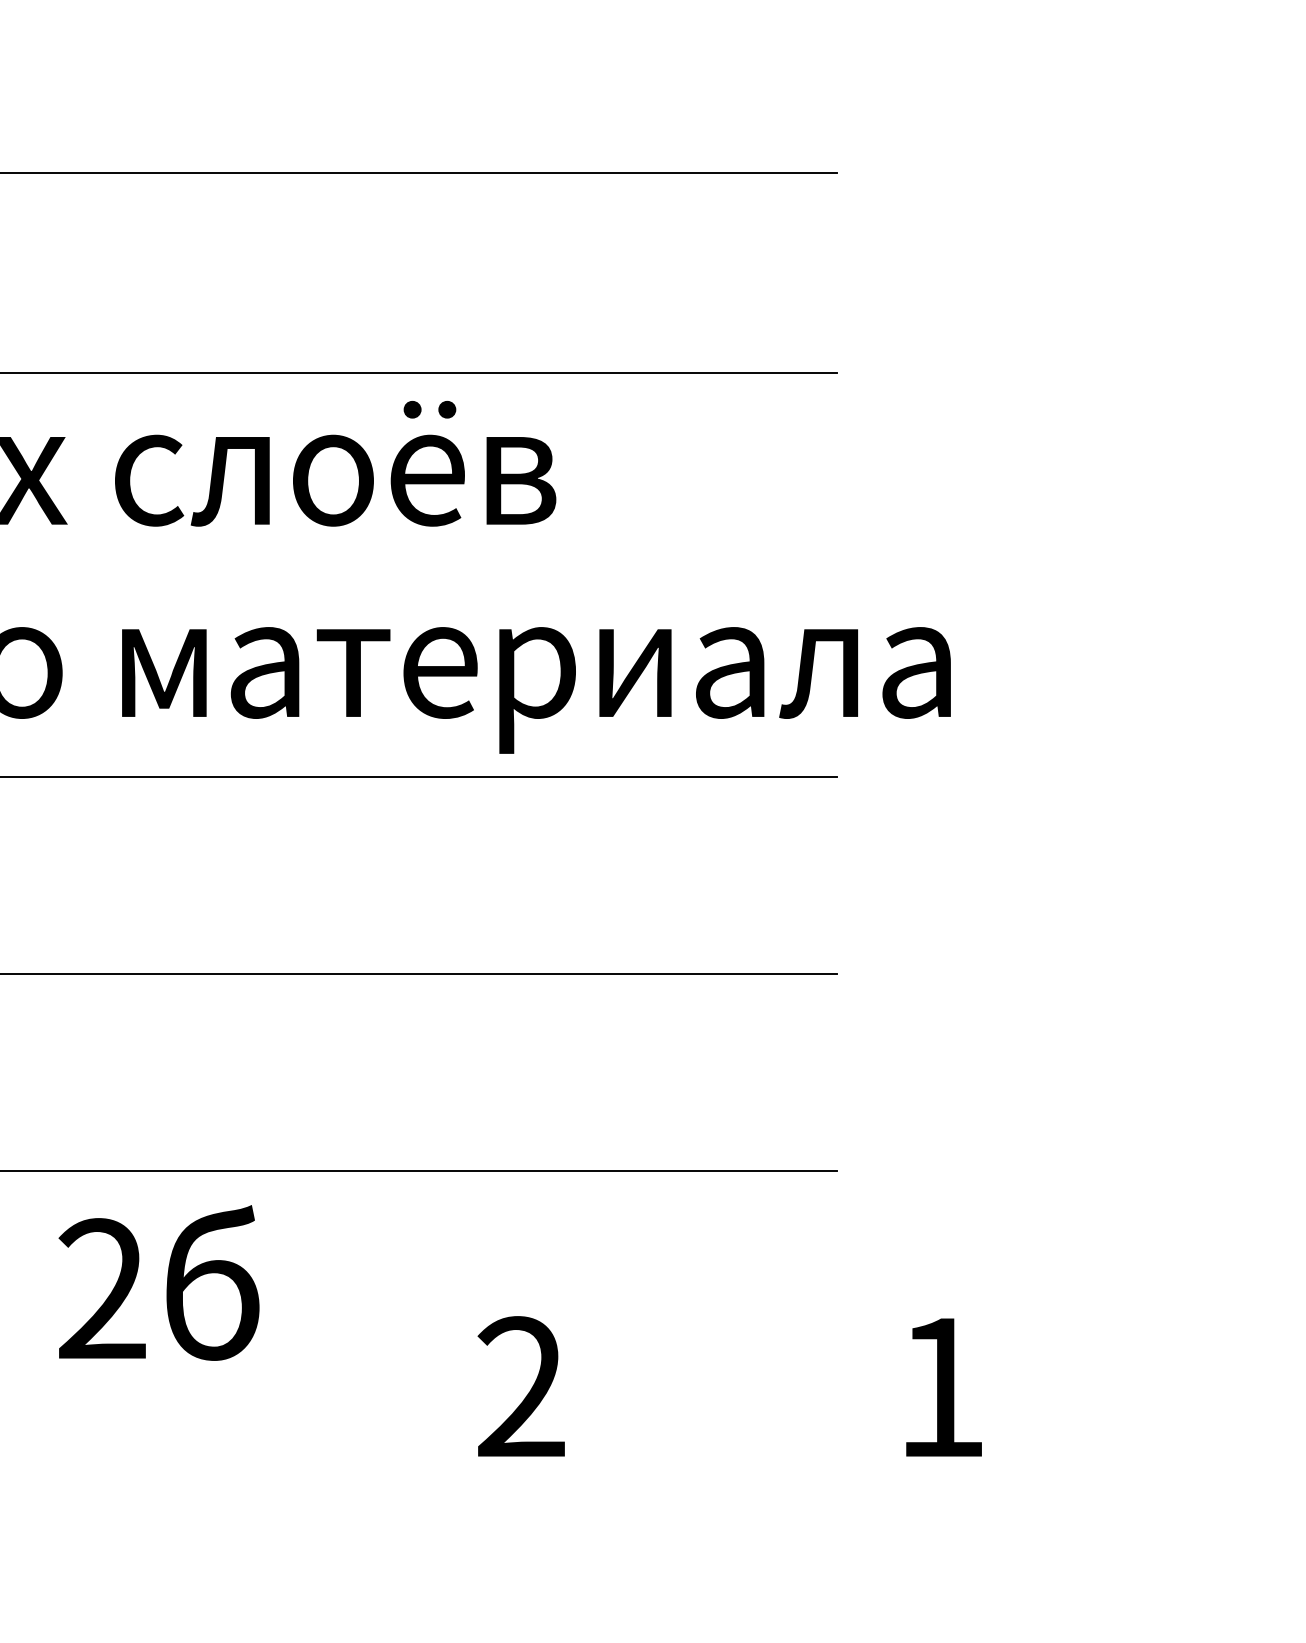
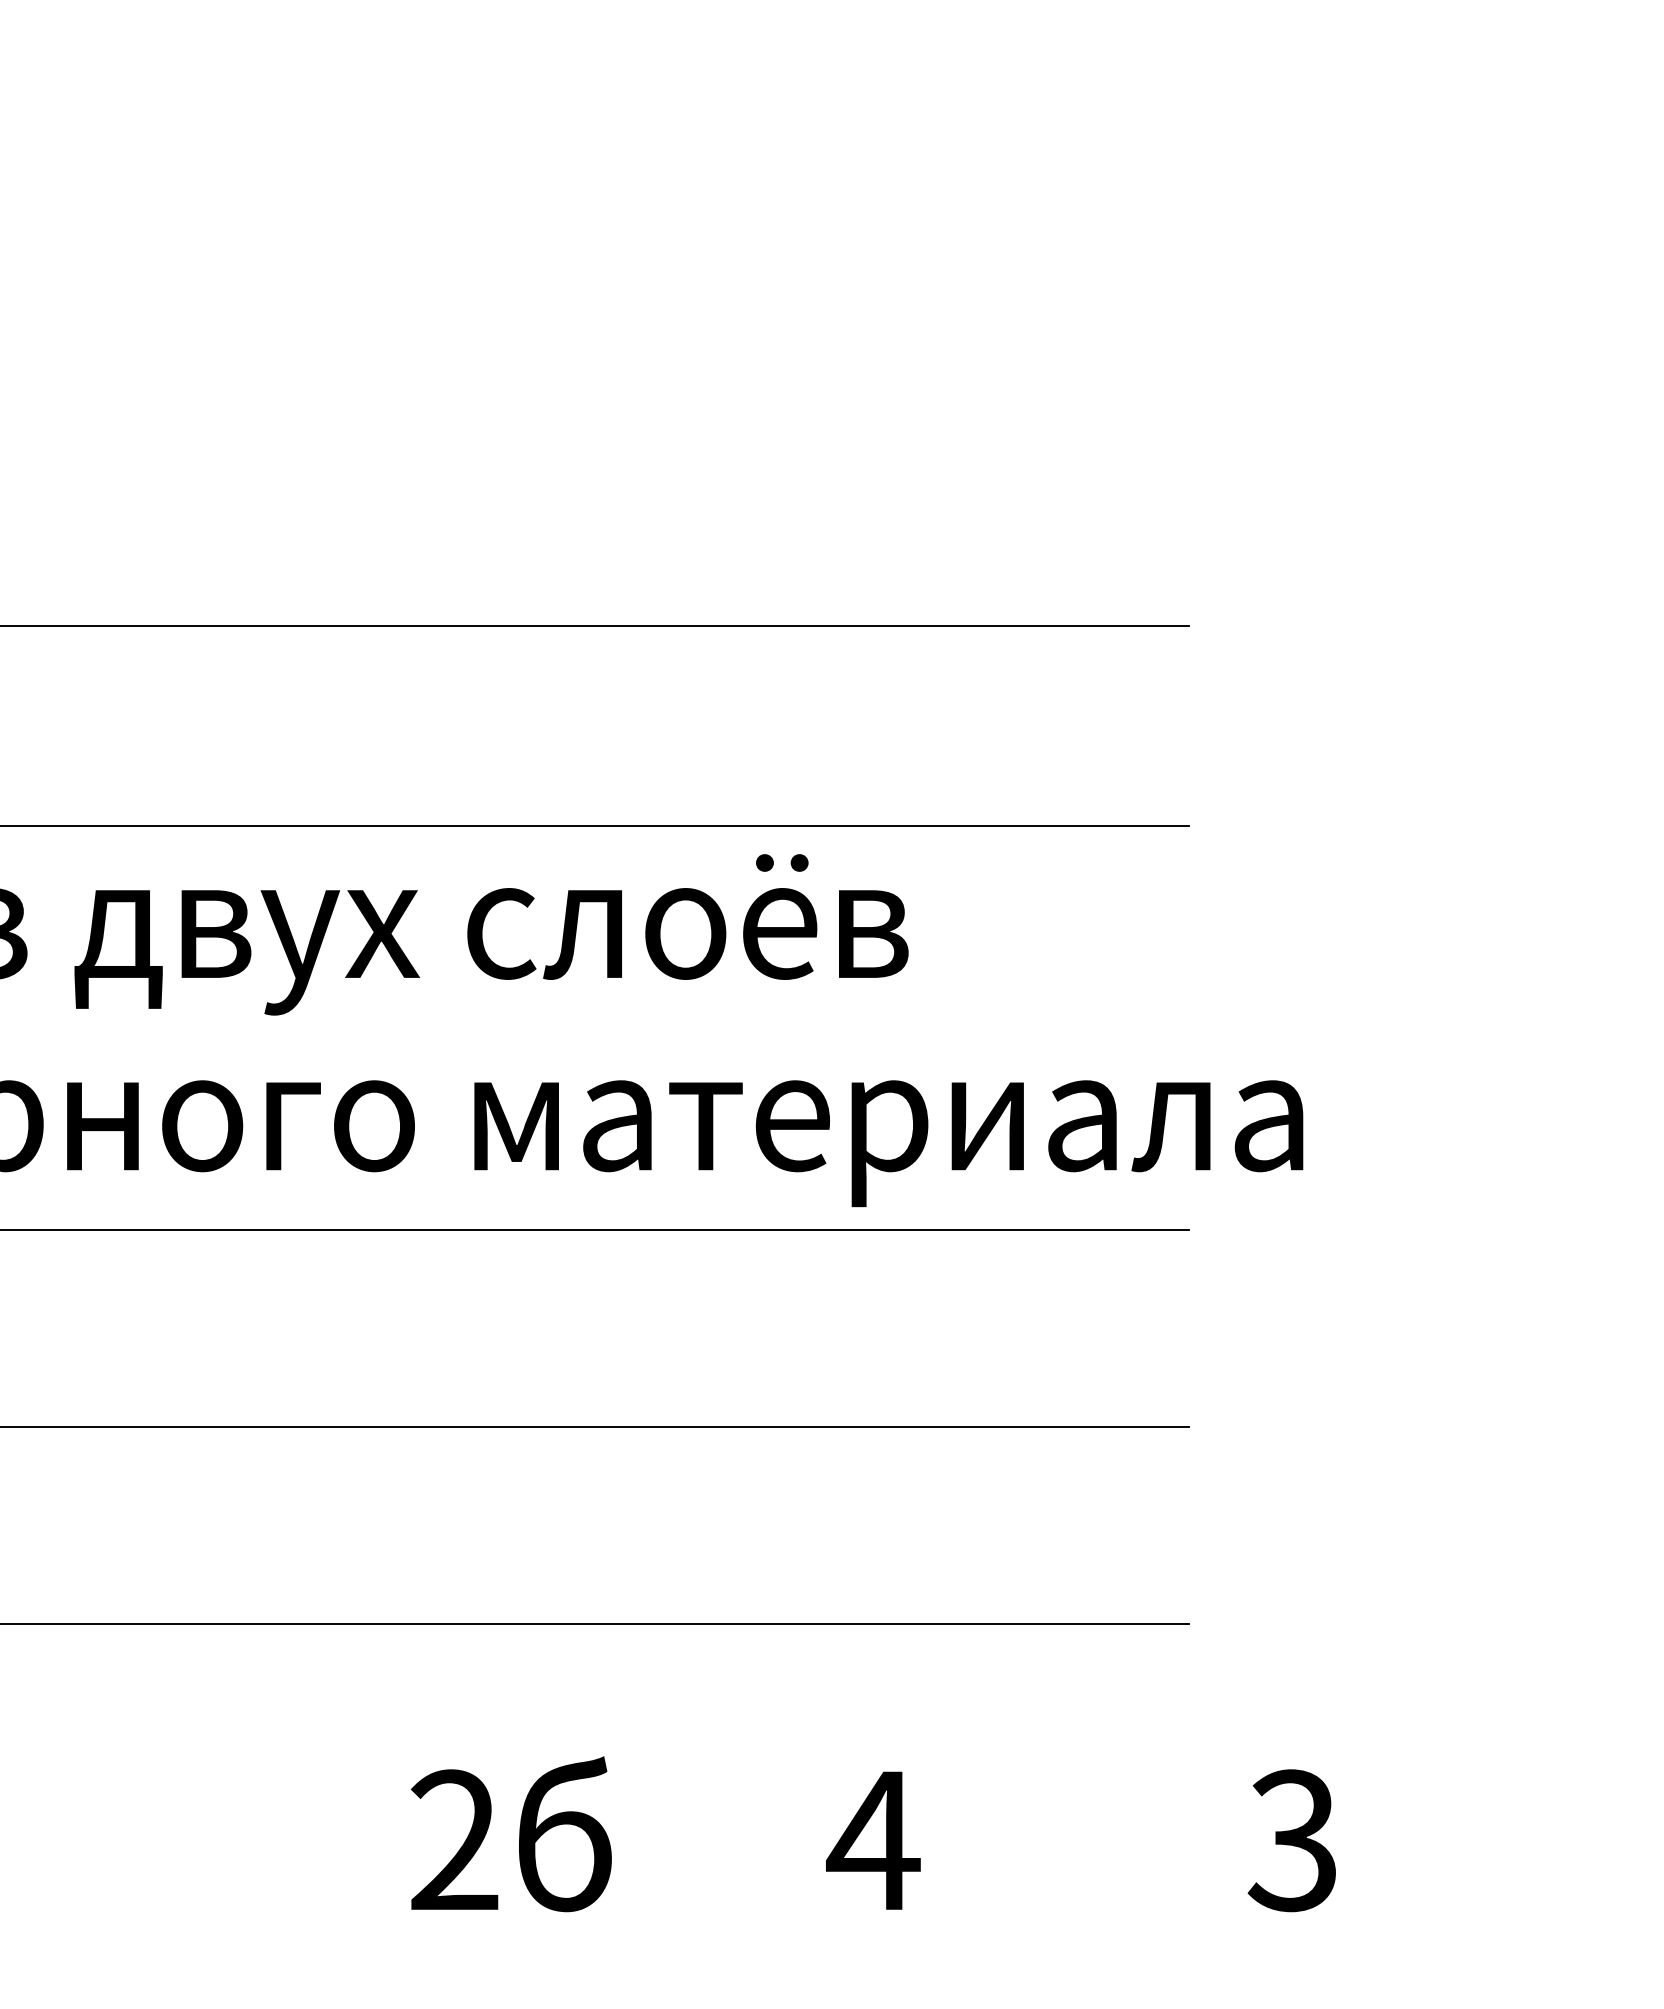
text: (159, 1283) -> (511, 1834), moved
text: (521, 1386) -> (873, 1839), 2 -> 4
text: (939, 1387) -> (1291, 1840), 1 -> 3

